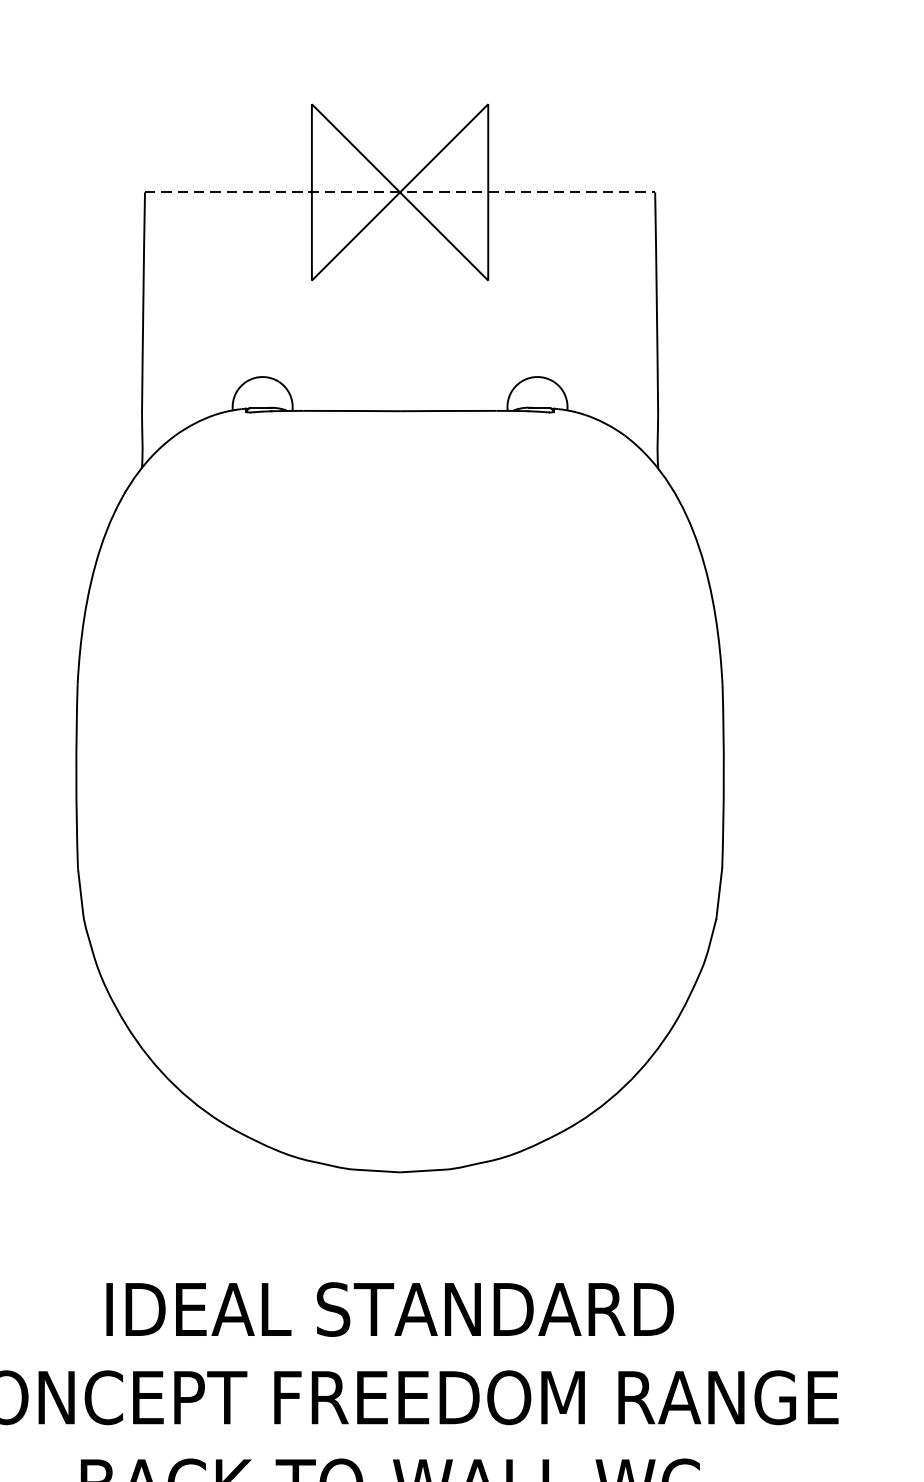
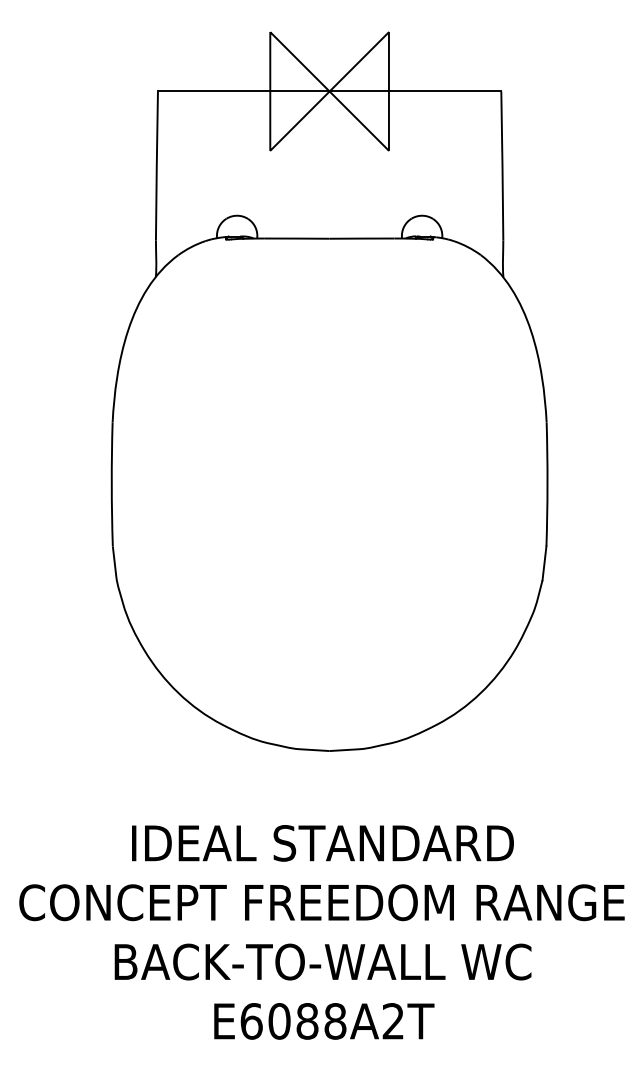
line: (399, 192) -> (329, 91), dashed -> solid

